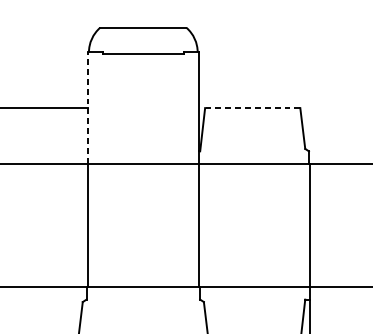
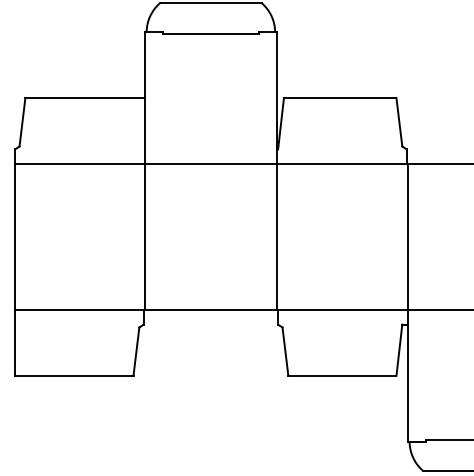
line: (87, 108) -> (145, 98), dashed -> solid
line: (252, 108) -> (339, 98), dashed -> solid

